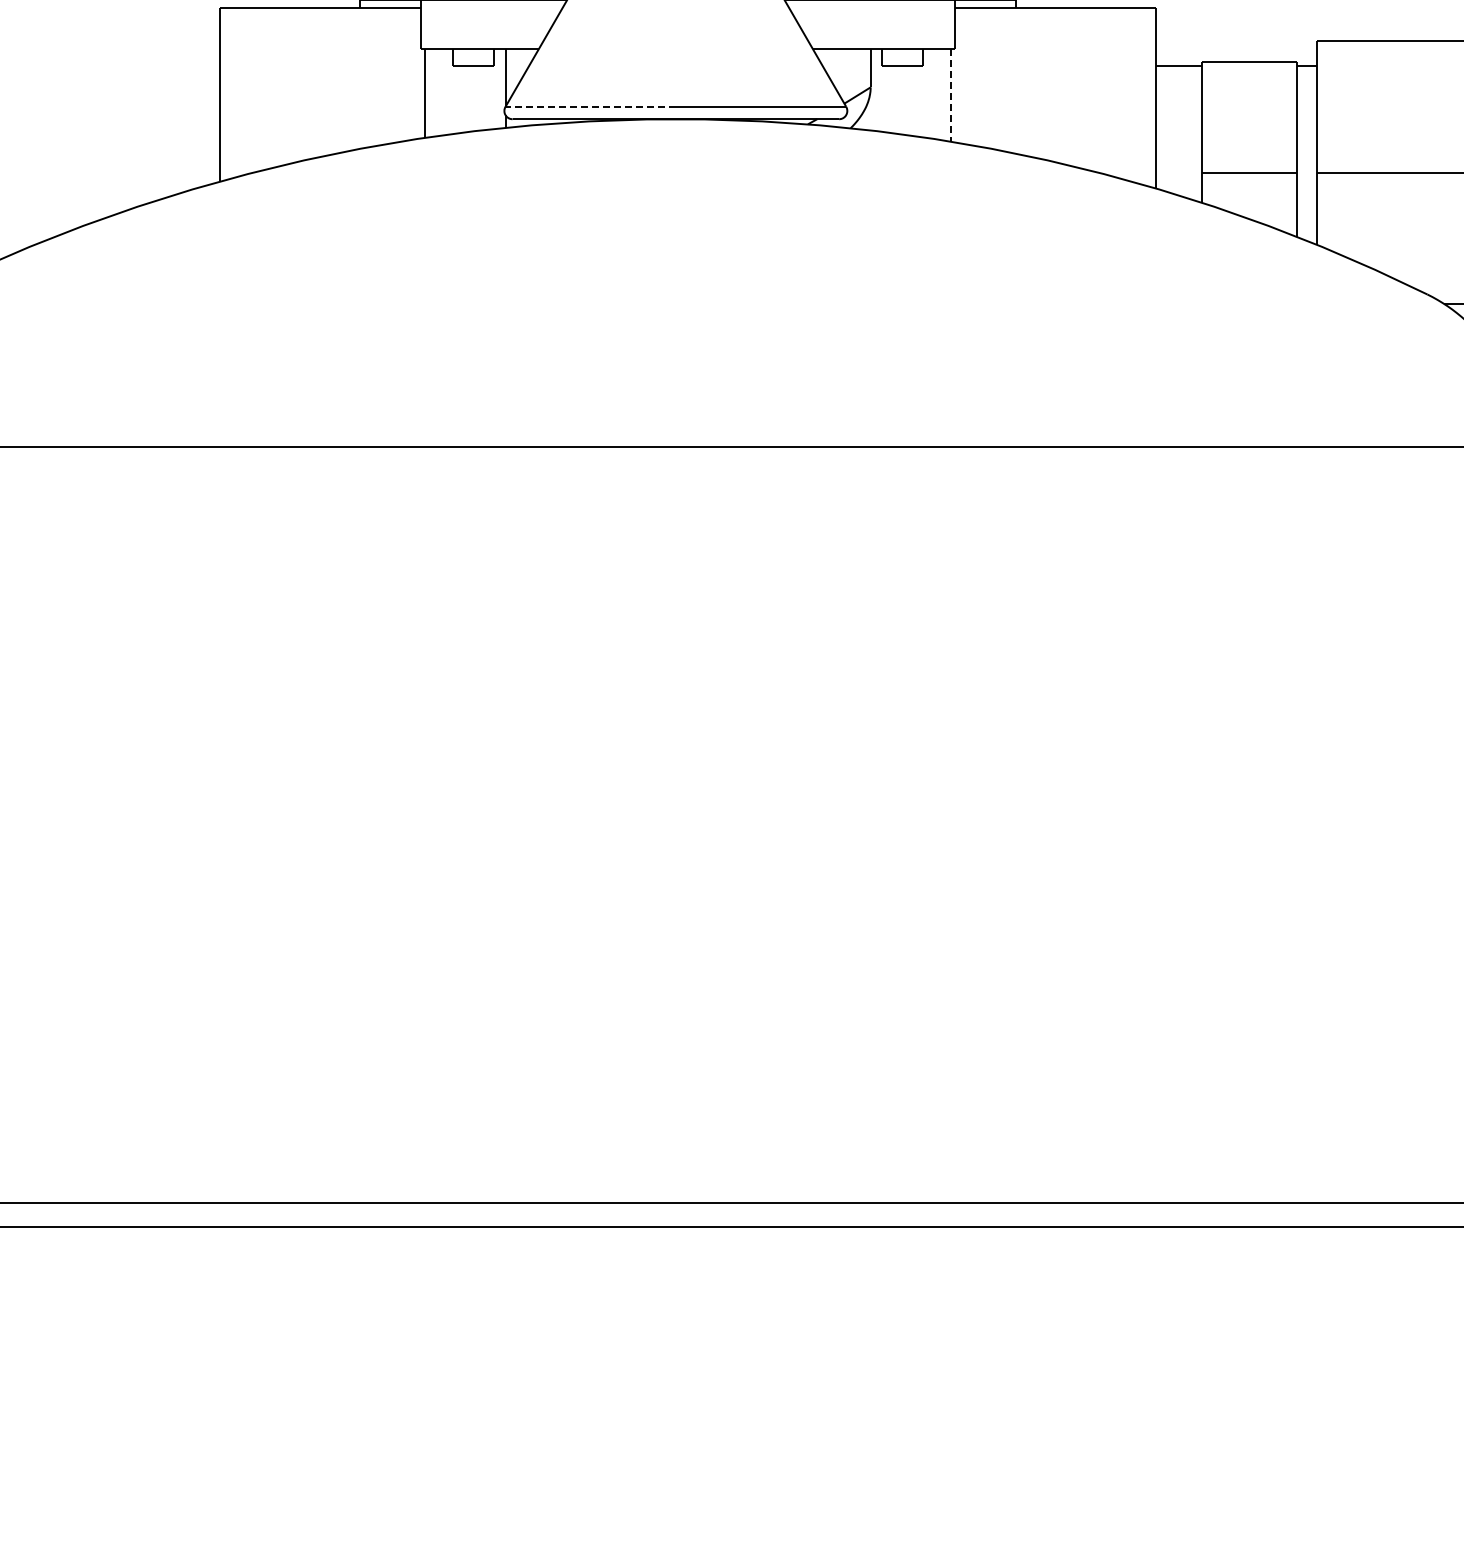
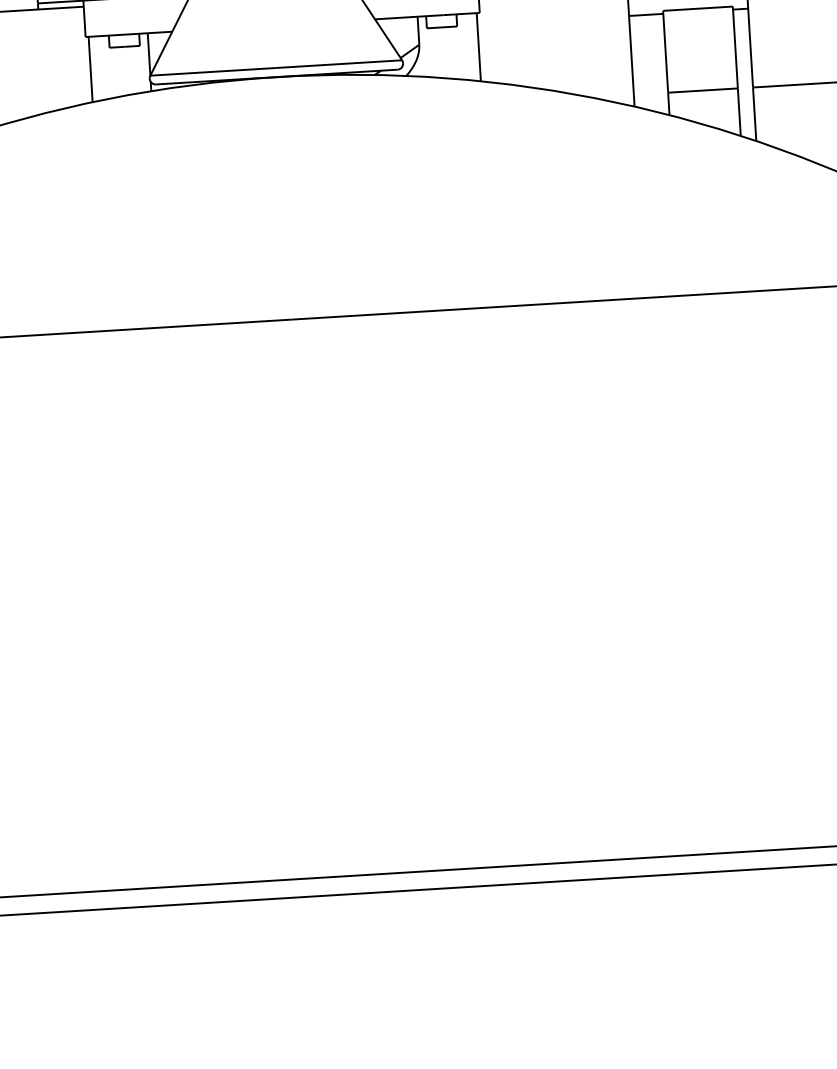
line: (950, 96) -> (478, 47), dashed -> solid
line: (590, 106) -> (213, 71), dashed -> solid

